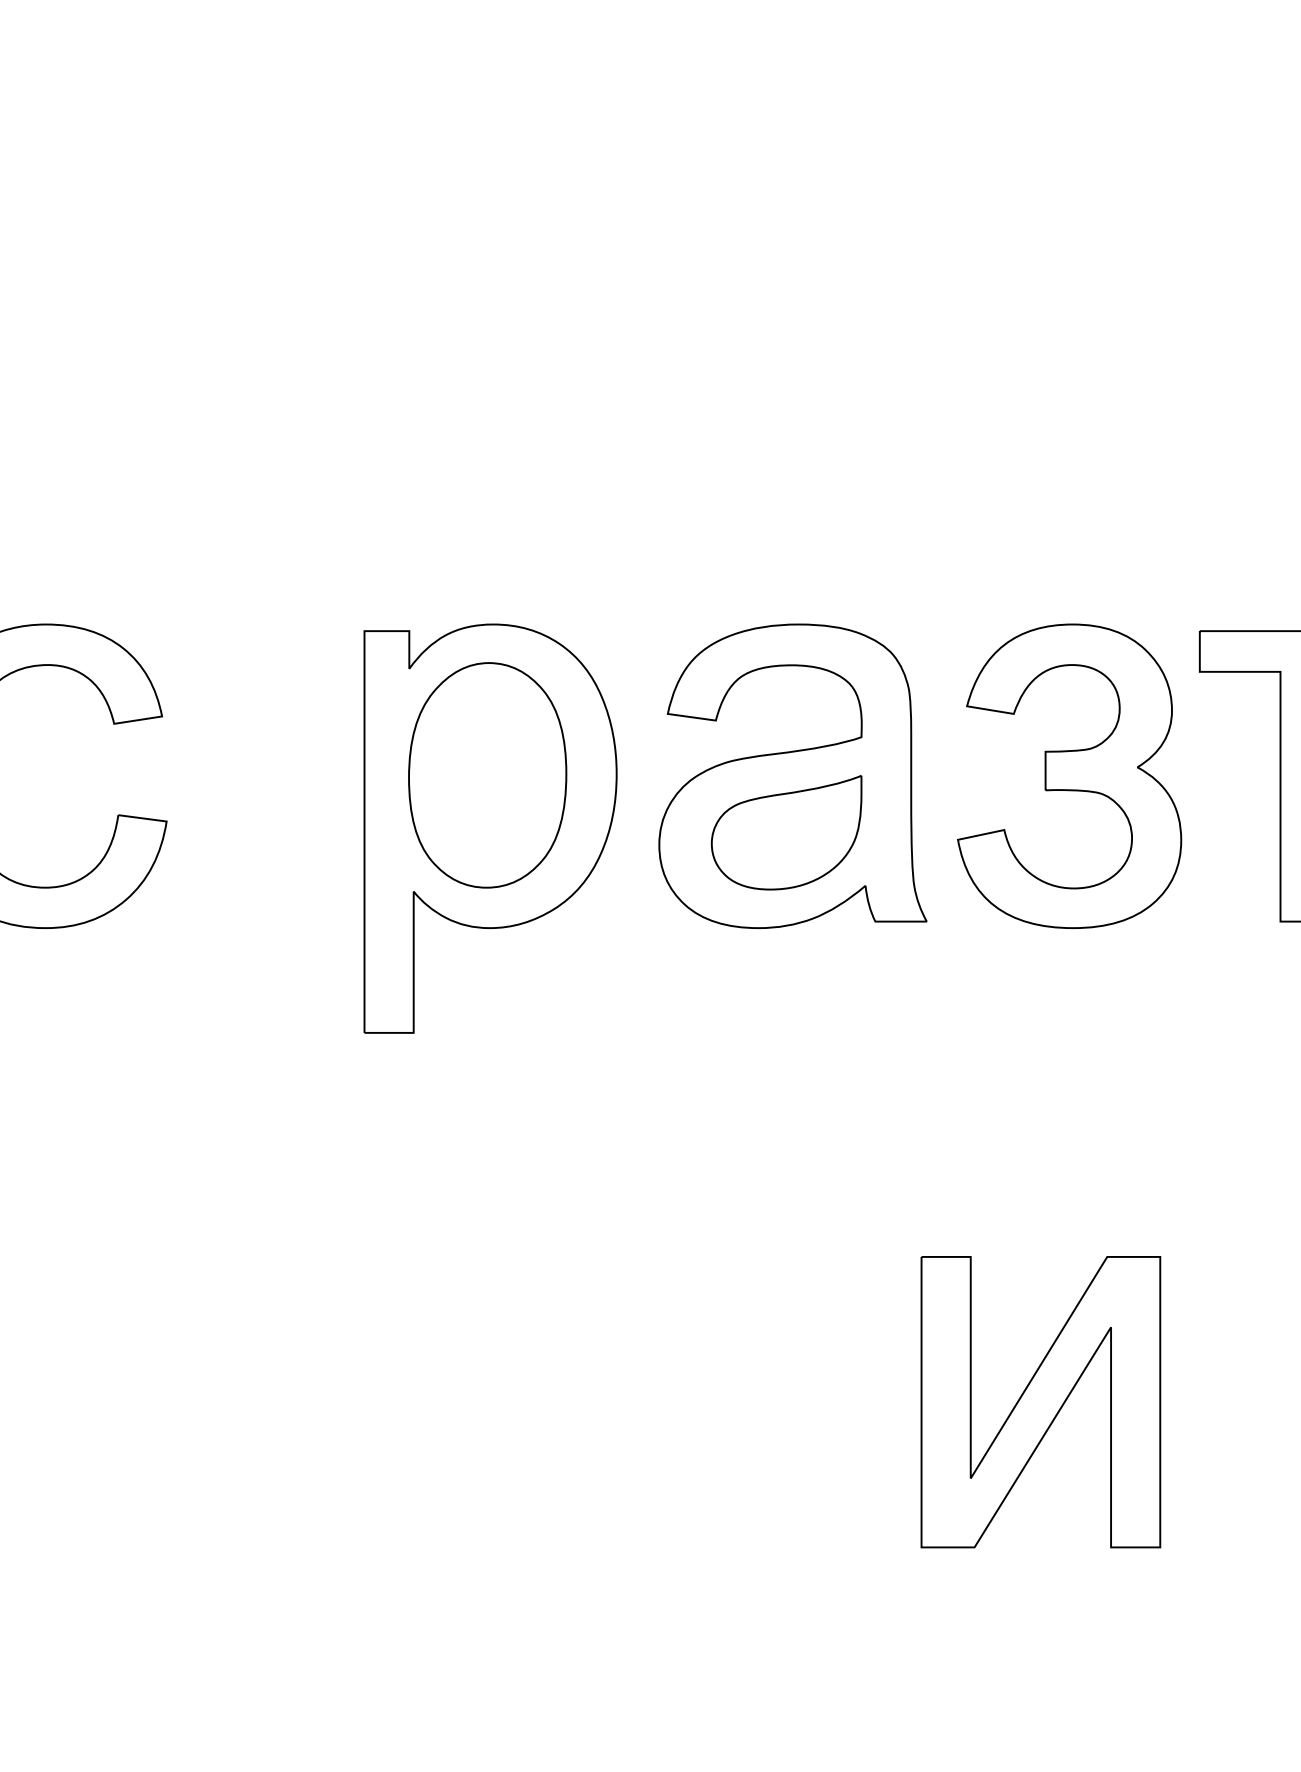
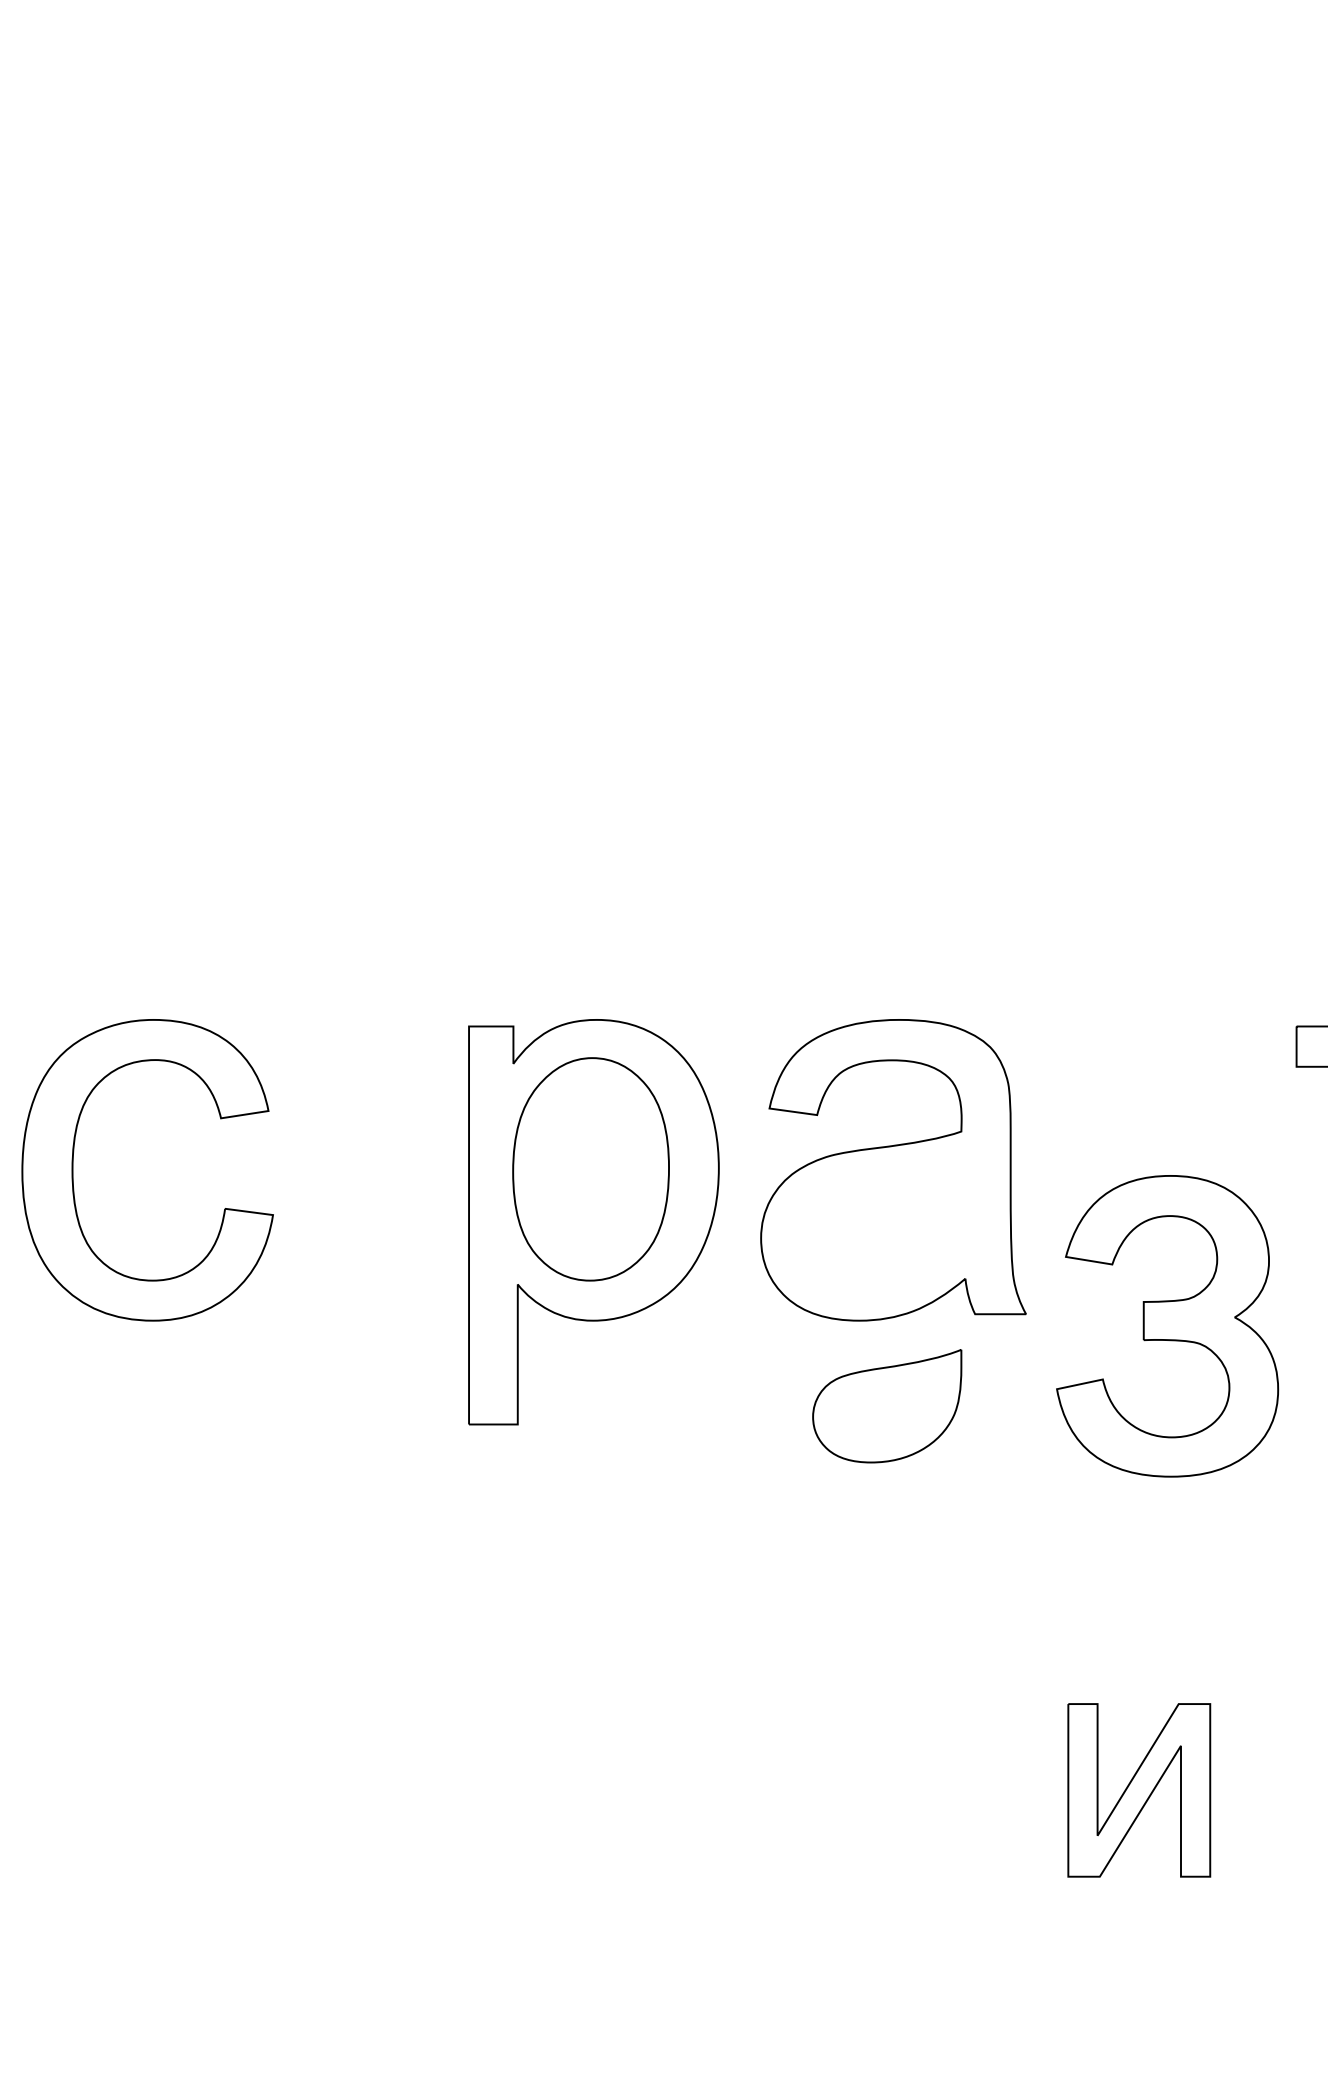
part: (1069, 776) -> (1167, 1326), moved
part: (786, 833) -> (887, 1406), moved
part: (1041, 1402) -> (1139, 1790), size x0.6

